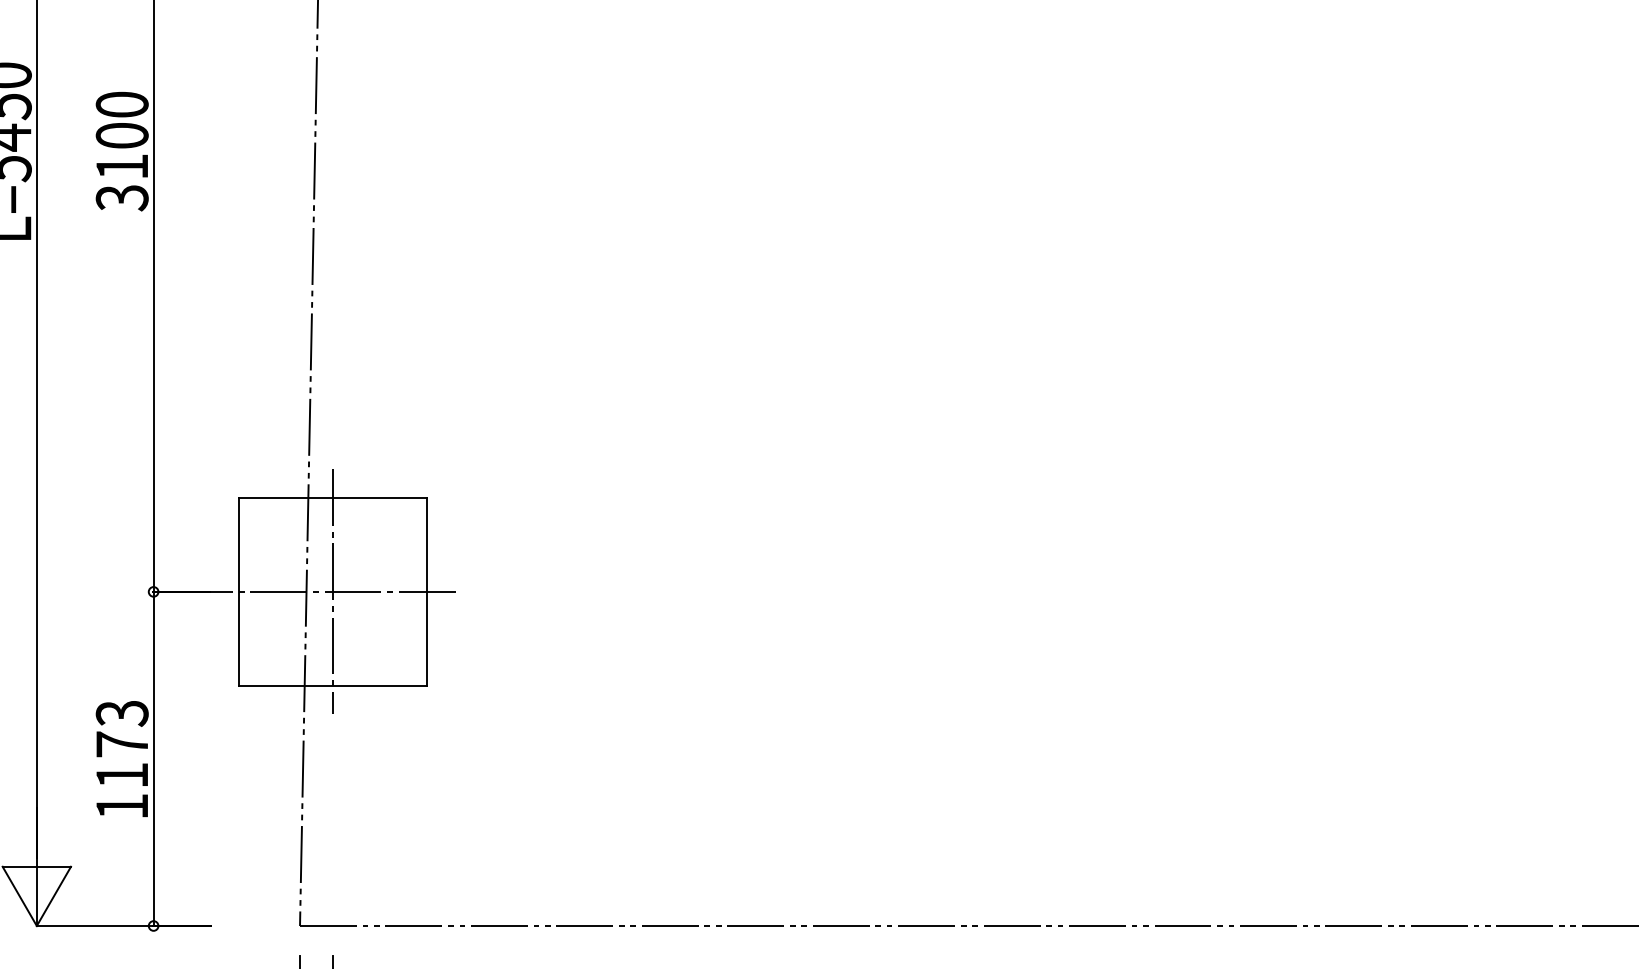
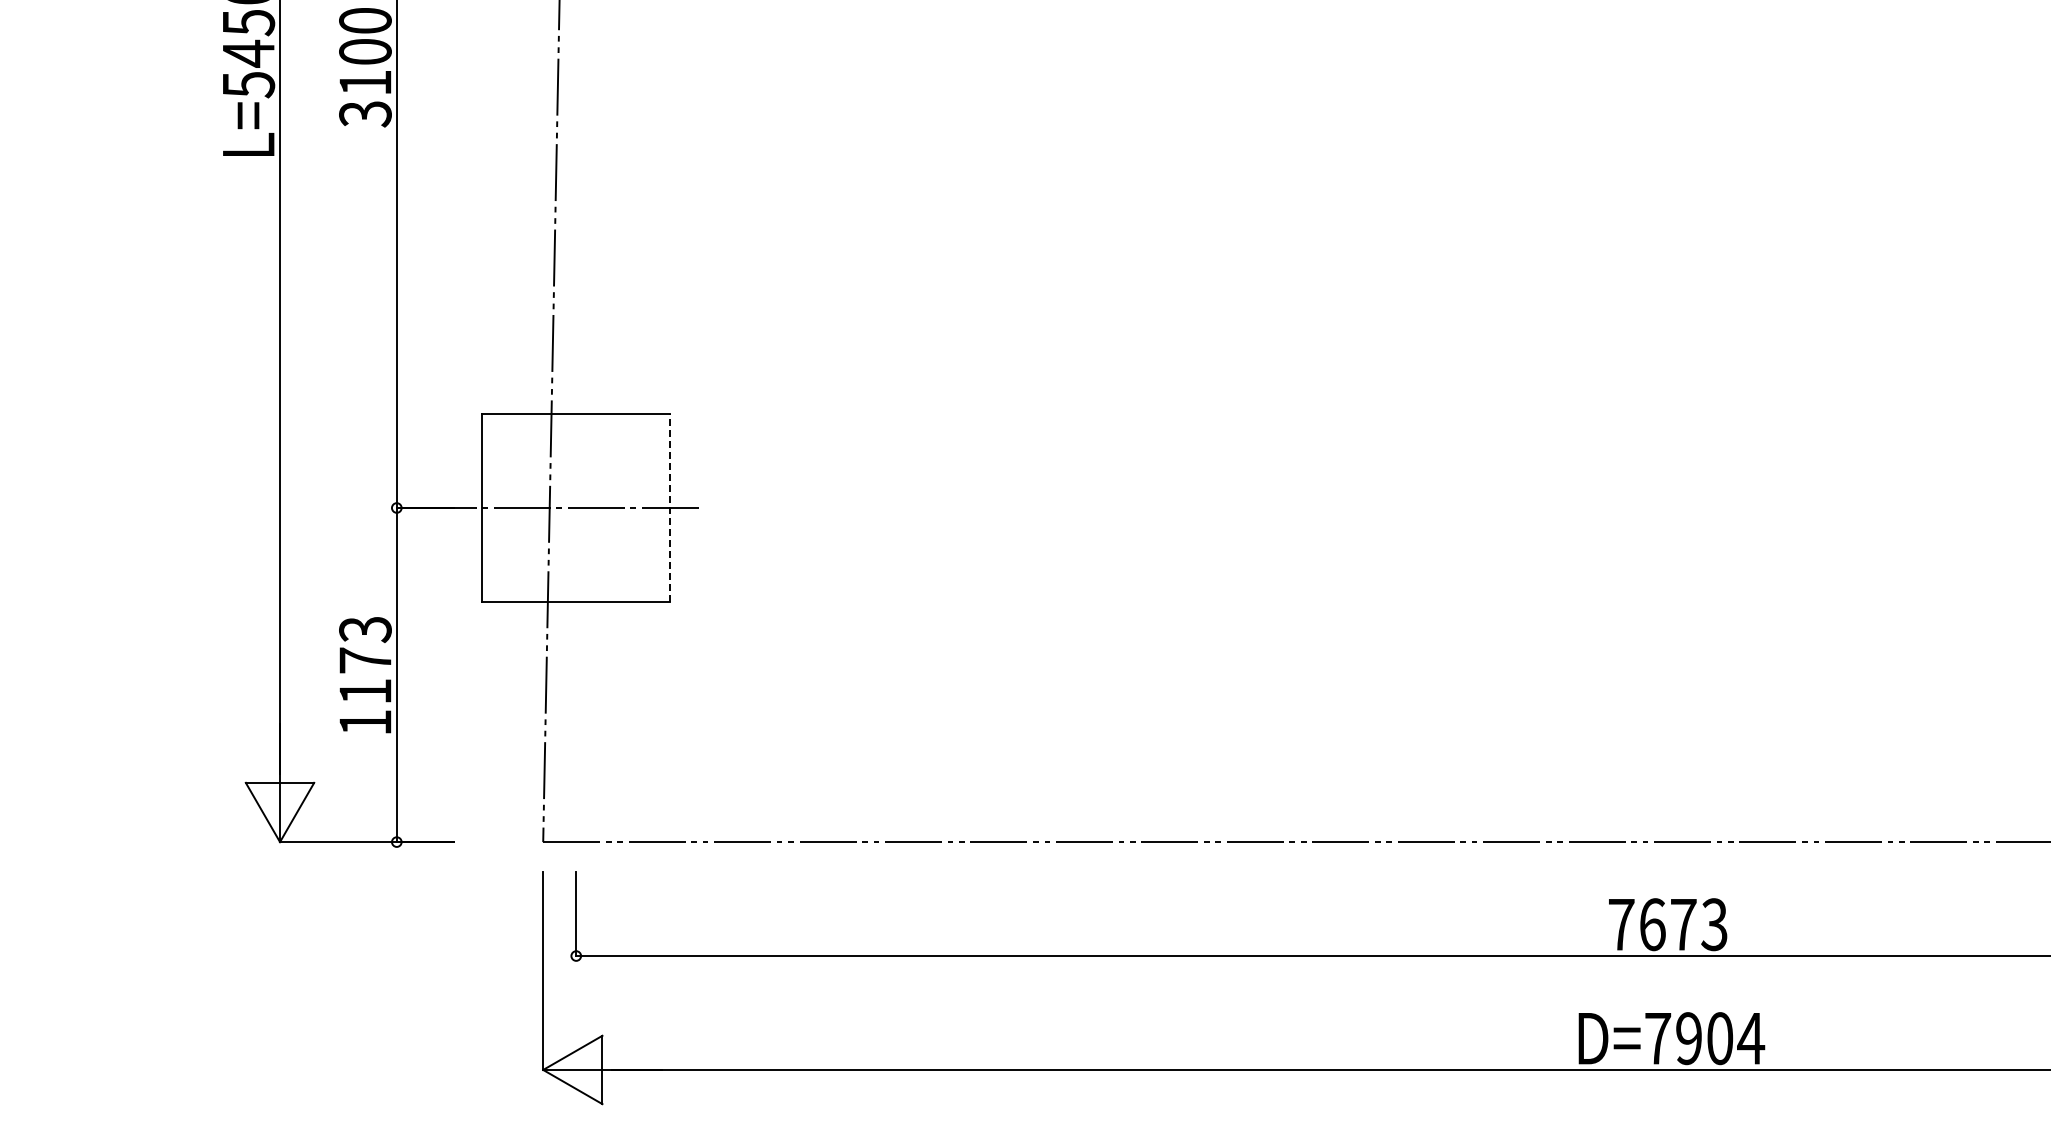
line: (333, 591) -> (576, 507), removed
line: (427, 592) -> (670, 508), solid -> dashed

